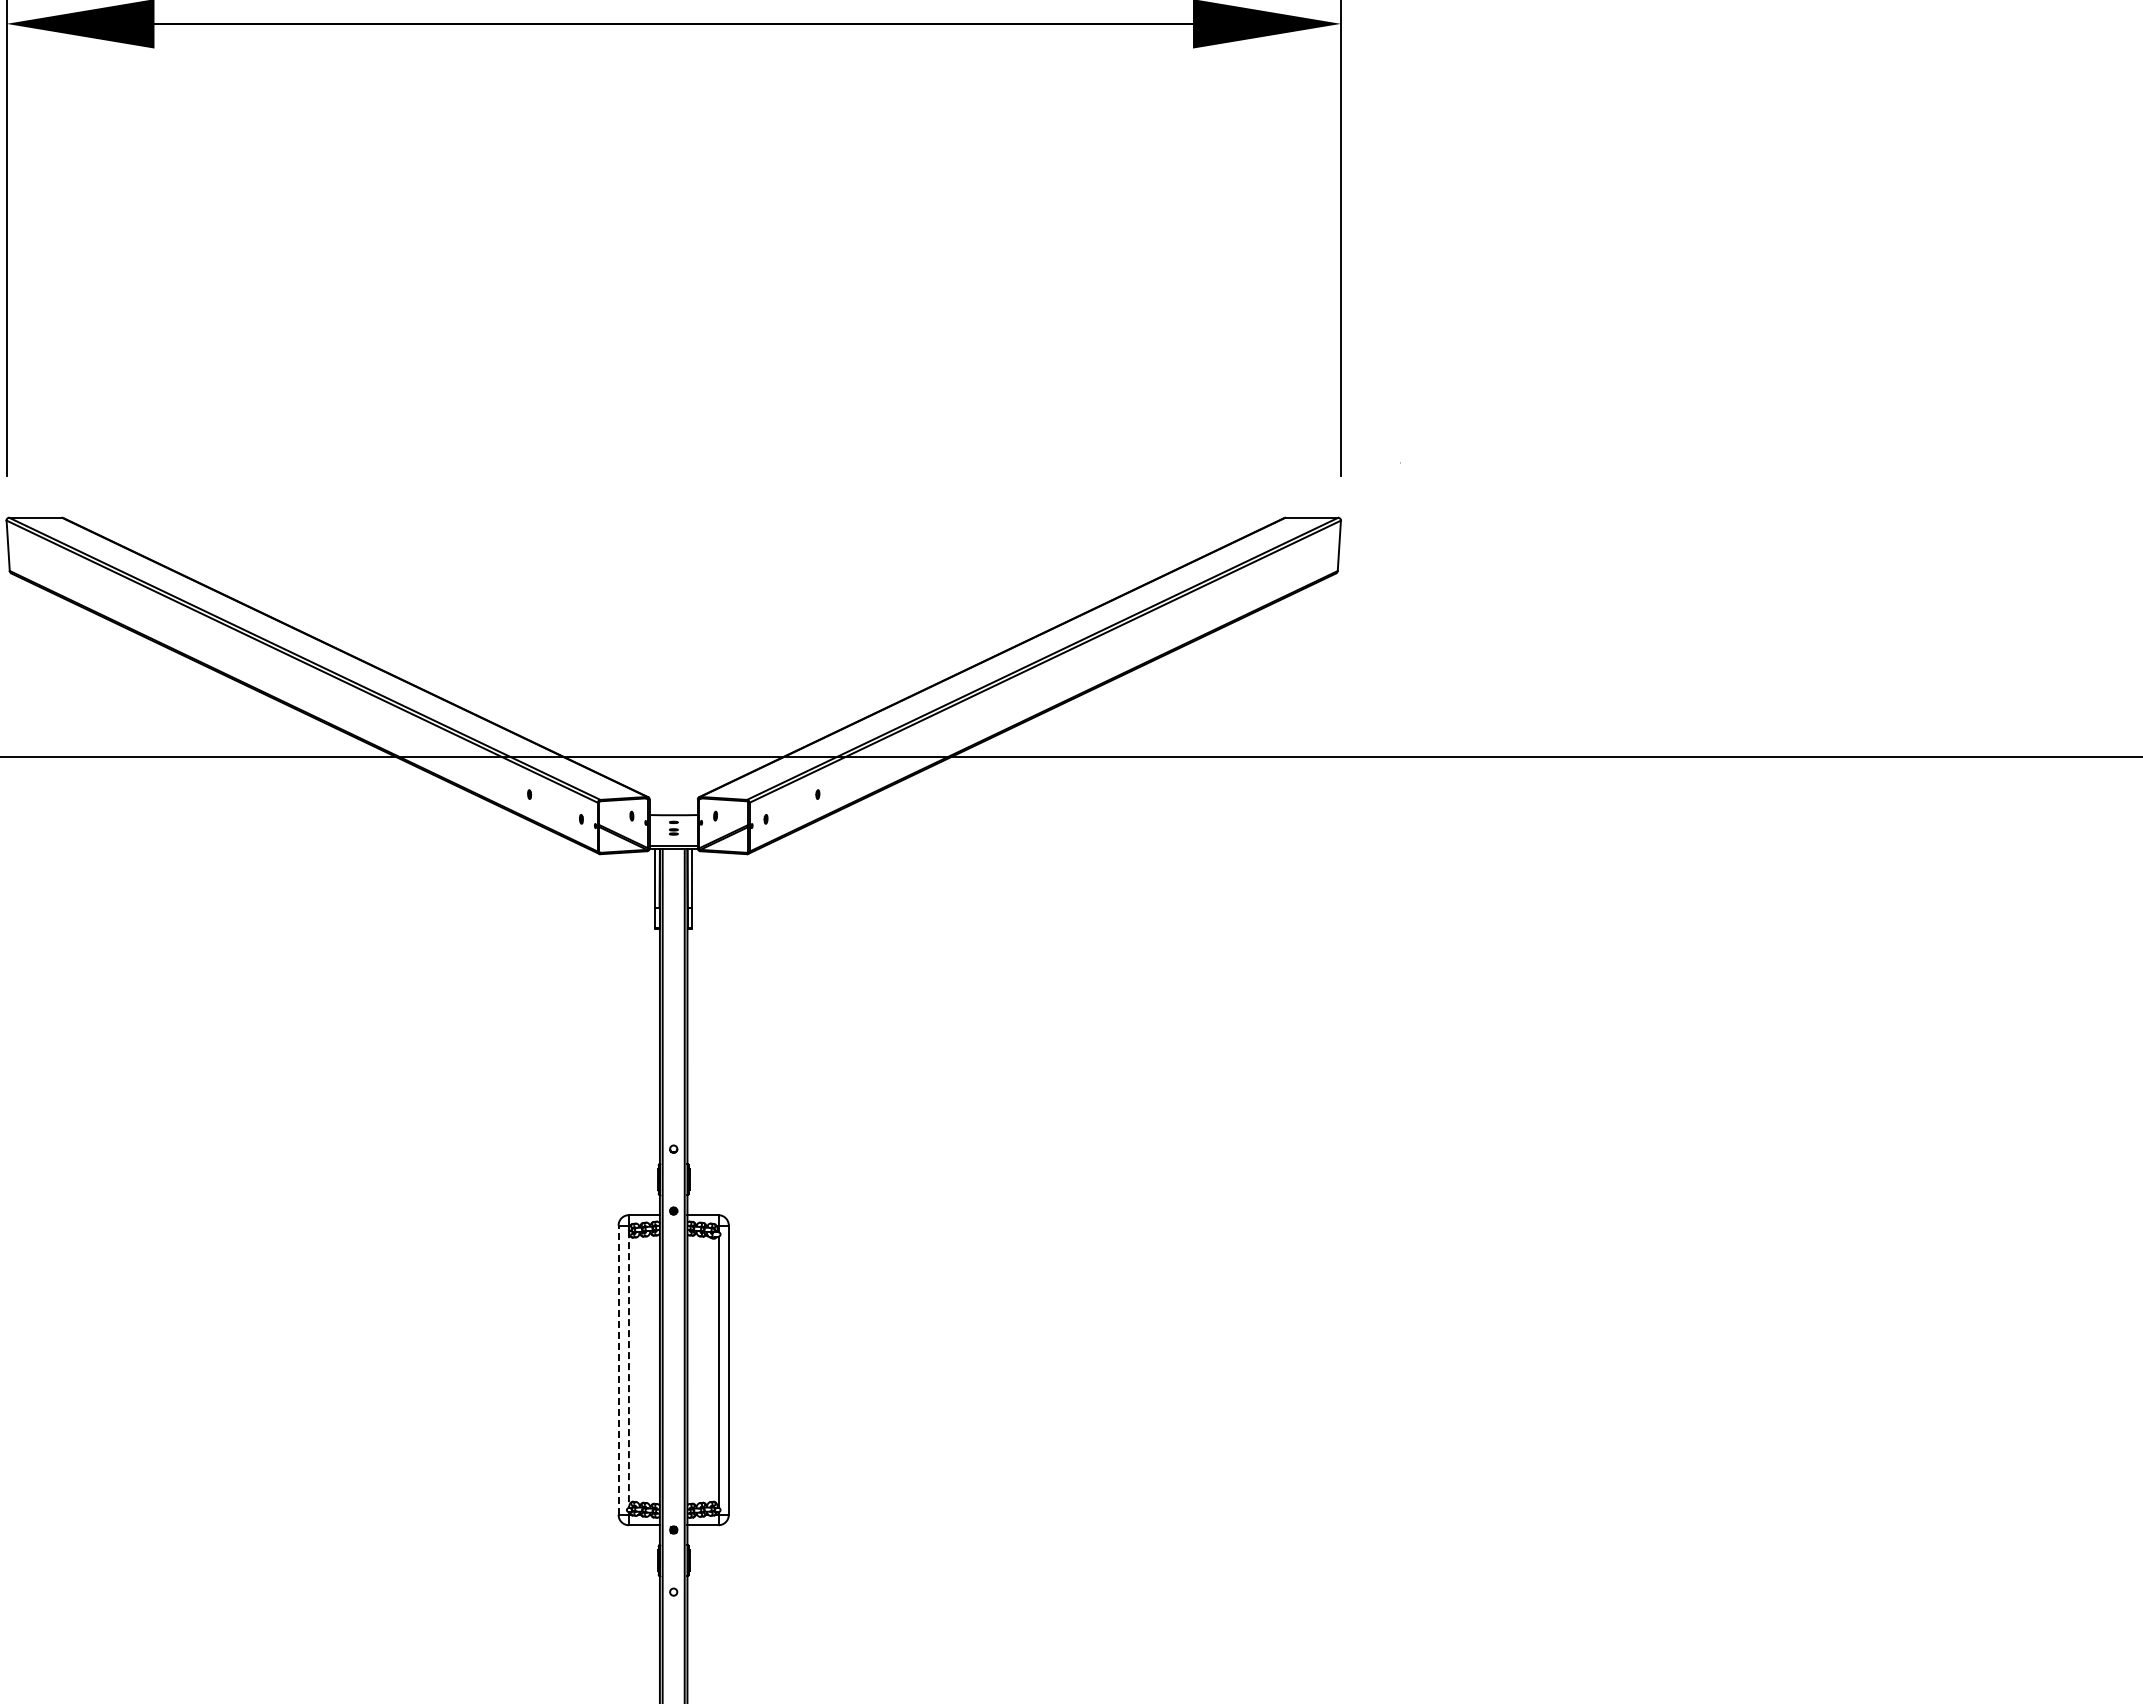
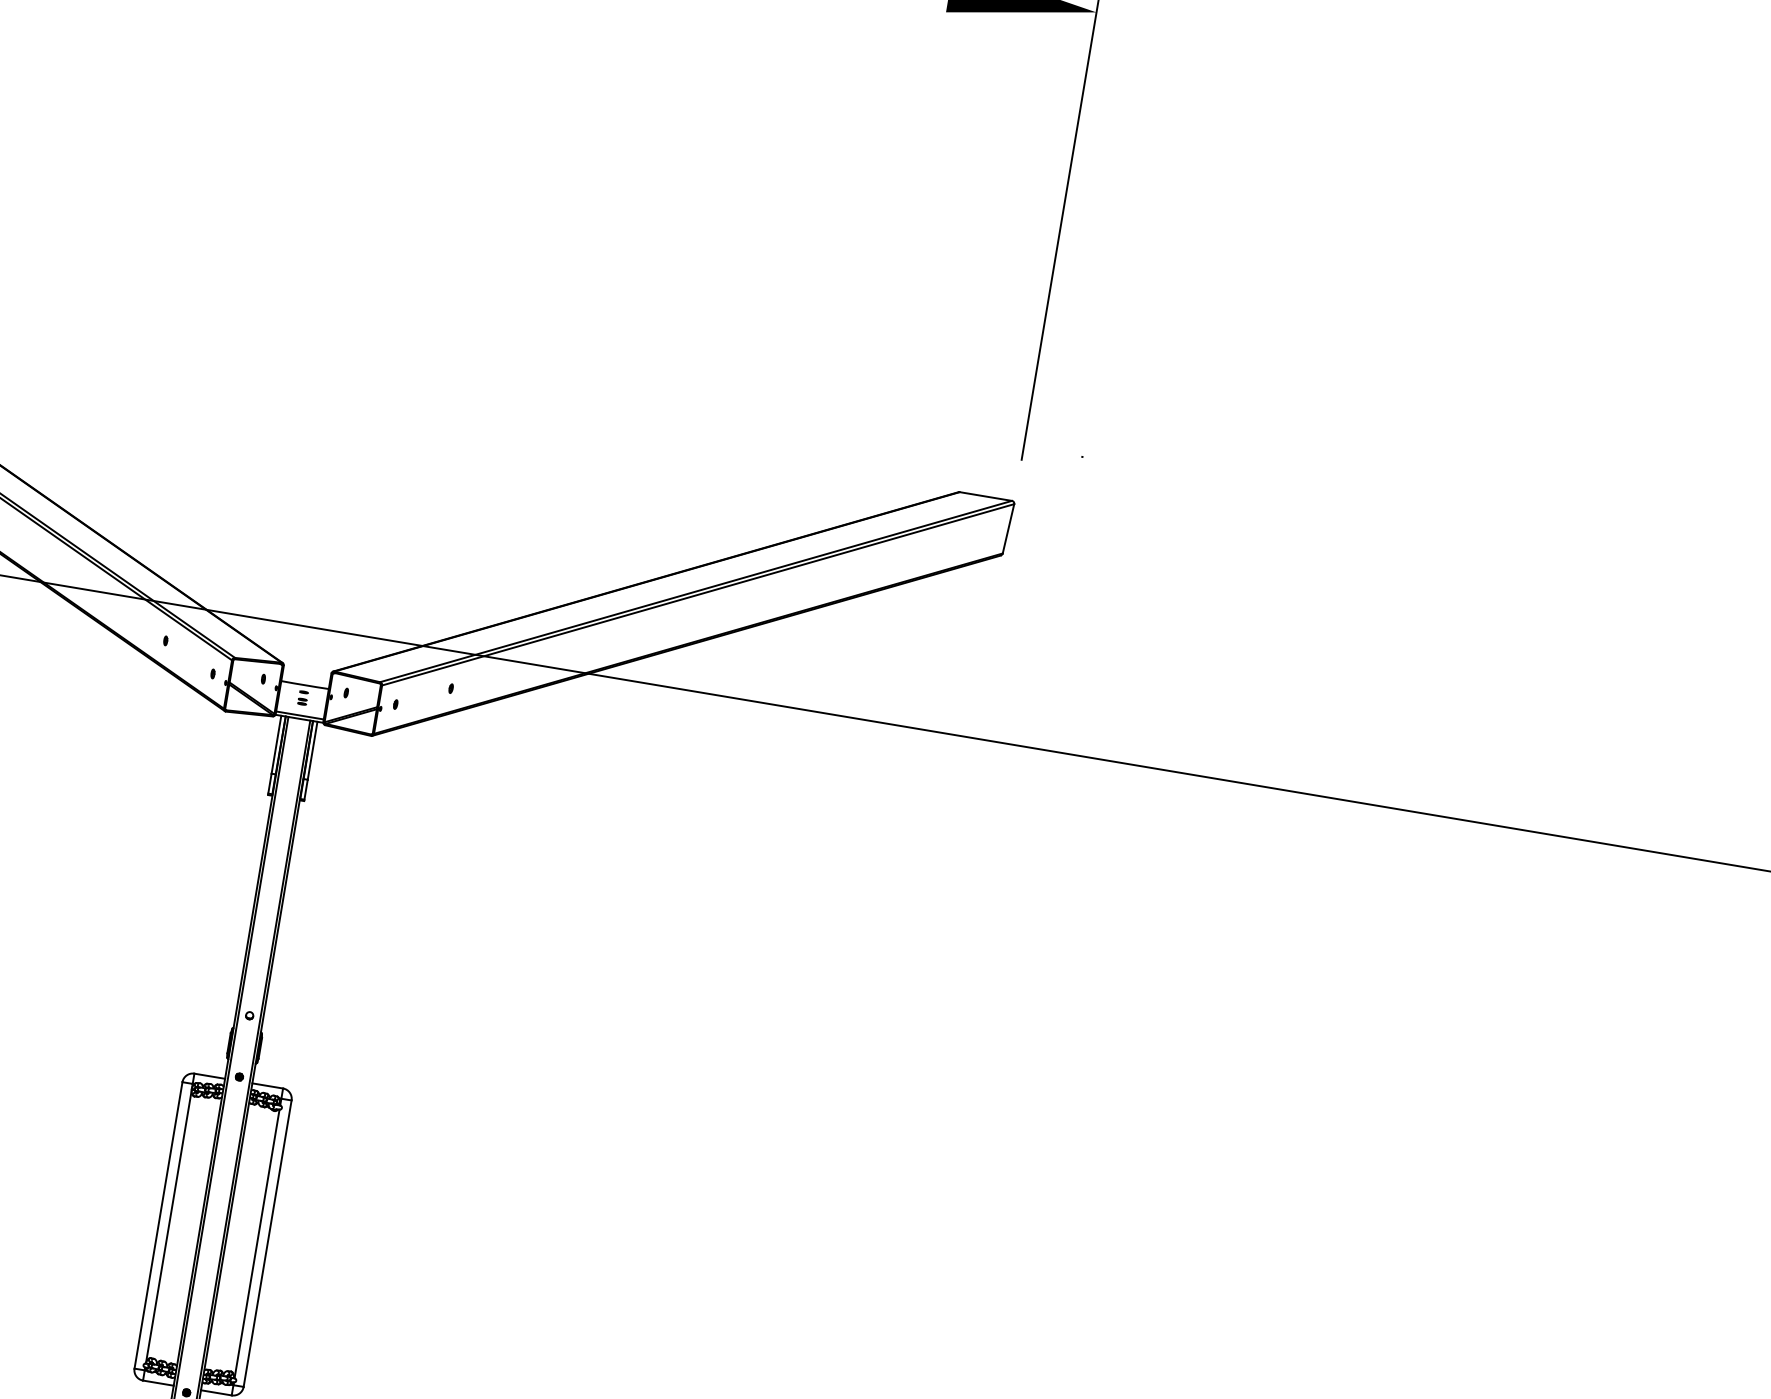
line: (618, 1370) -> (158, 1225), dashed -> solid
line: (628, 1370) -> (168, 1227), dashed -> solid

